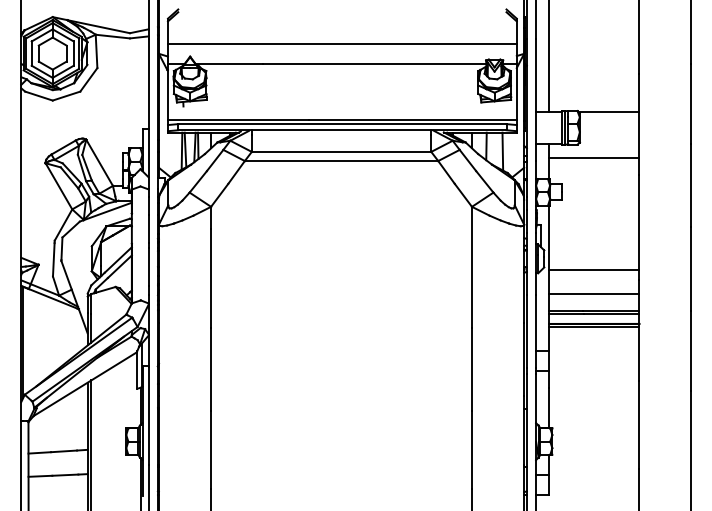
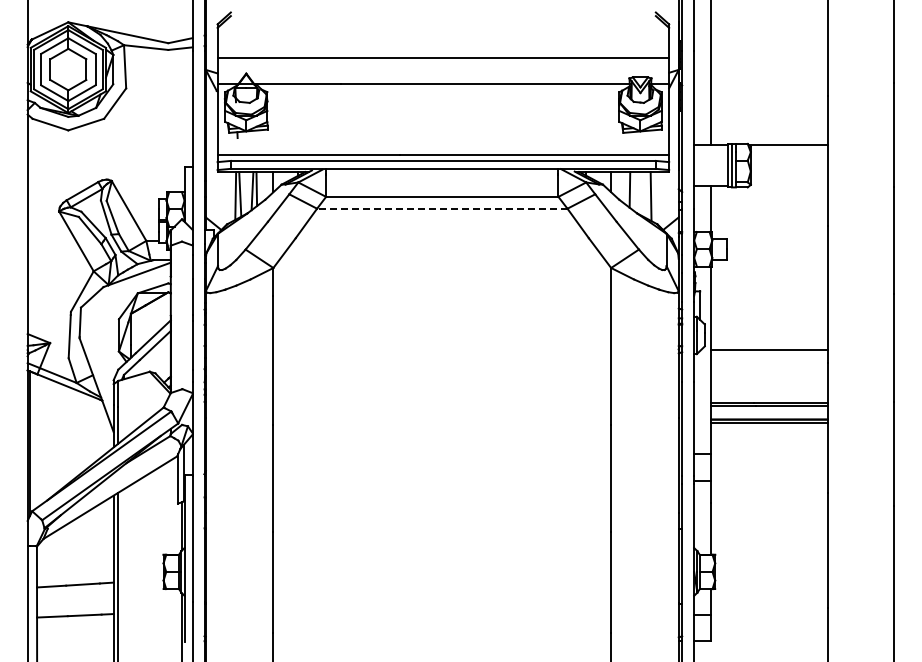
line: (594, 157) -> (769, 204), removed
line: (340, 160) -> (441, 208), solid -> dashed
line: (594, 294) -> (769, 381), removed

